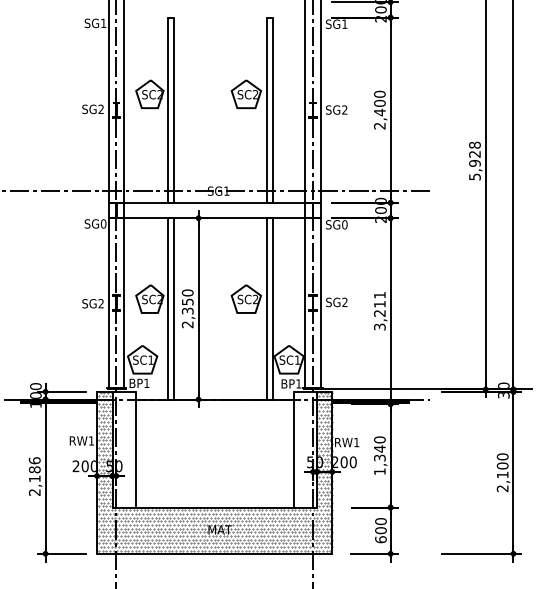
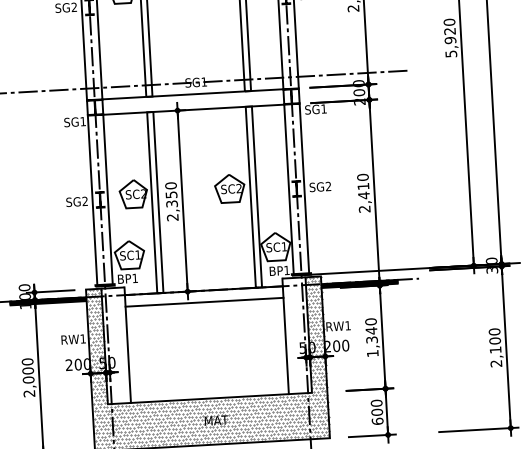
text: (474, 144) -> (449, 21), 5,928 -> 5,920
text: (103, 223) -> (83, 121), SG0 -> SG1
text: (344, 224) -> (323, 108), SG0 -> SG1
text: (379, 310) -> (363, 192), 3,211 -> 2,410
line: (214, 411) -> (204, 302), added
text: (34, 469) -> (27, 370), 2,186 -> 2,000

